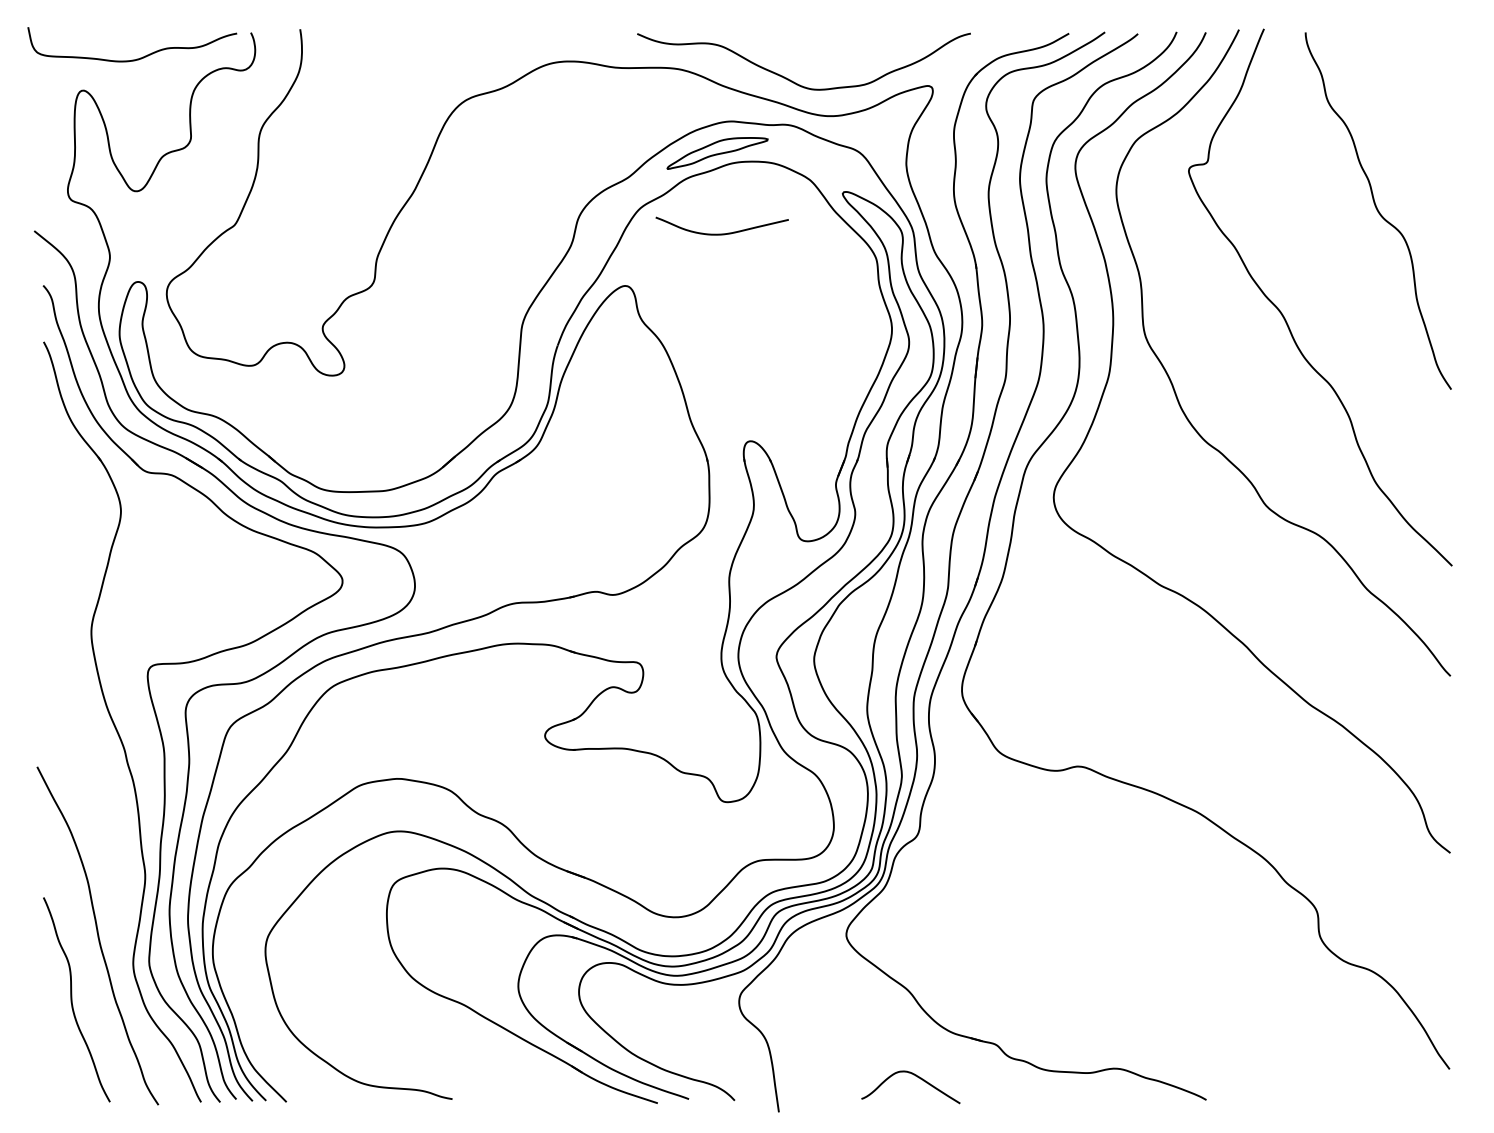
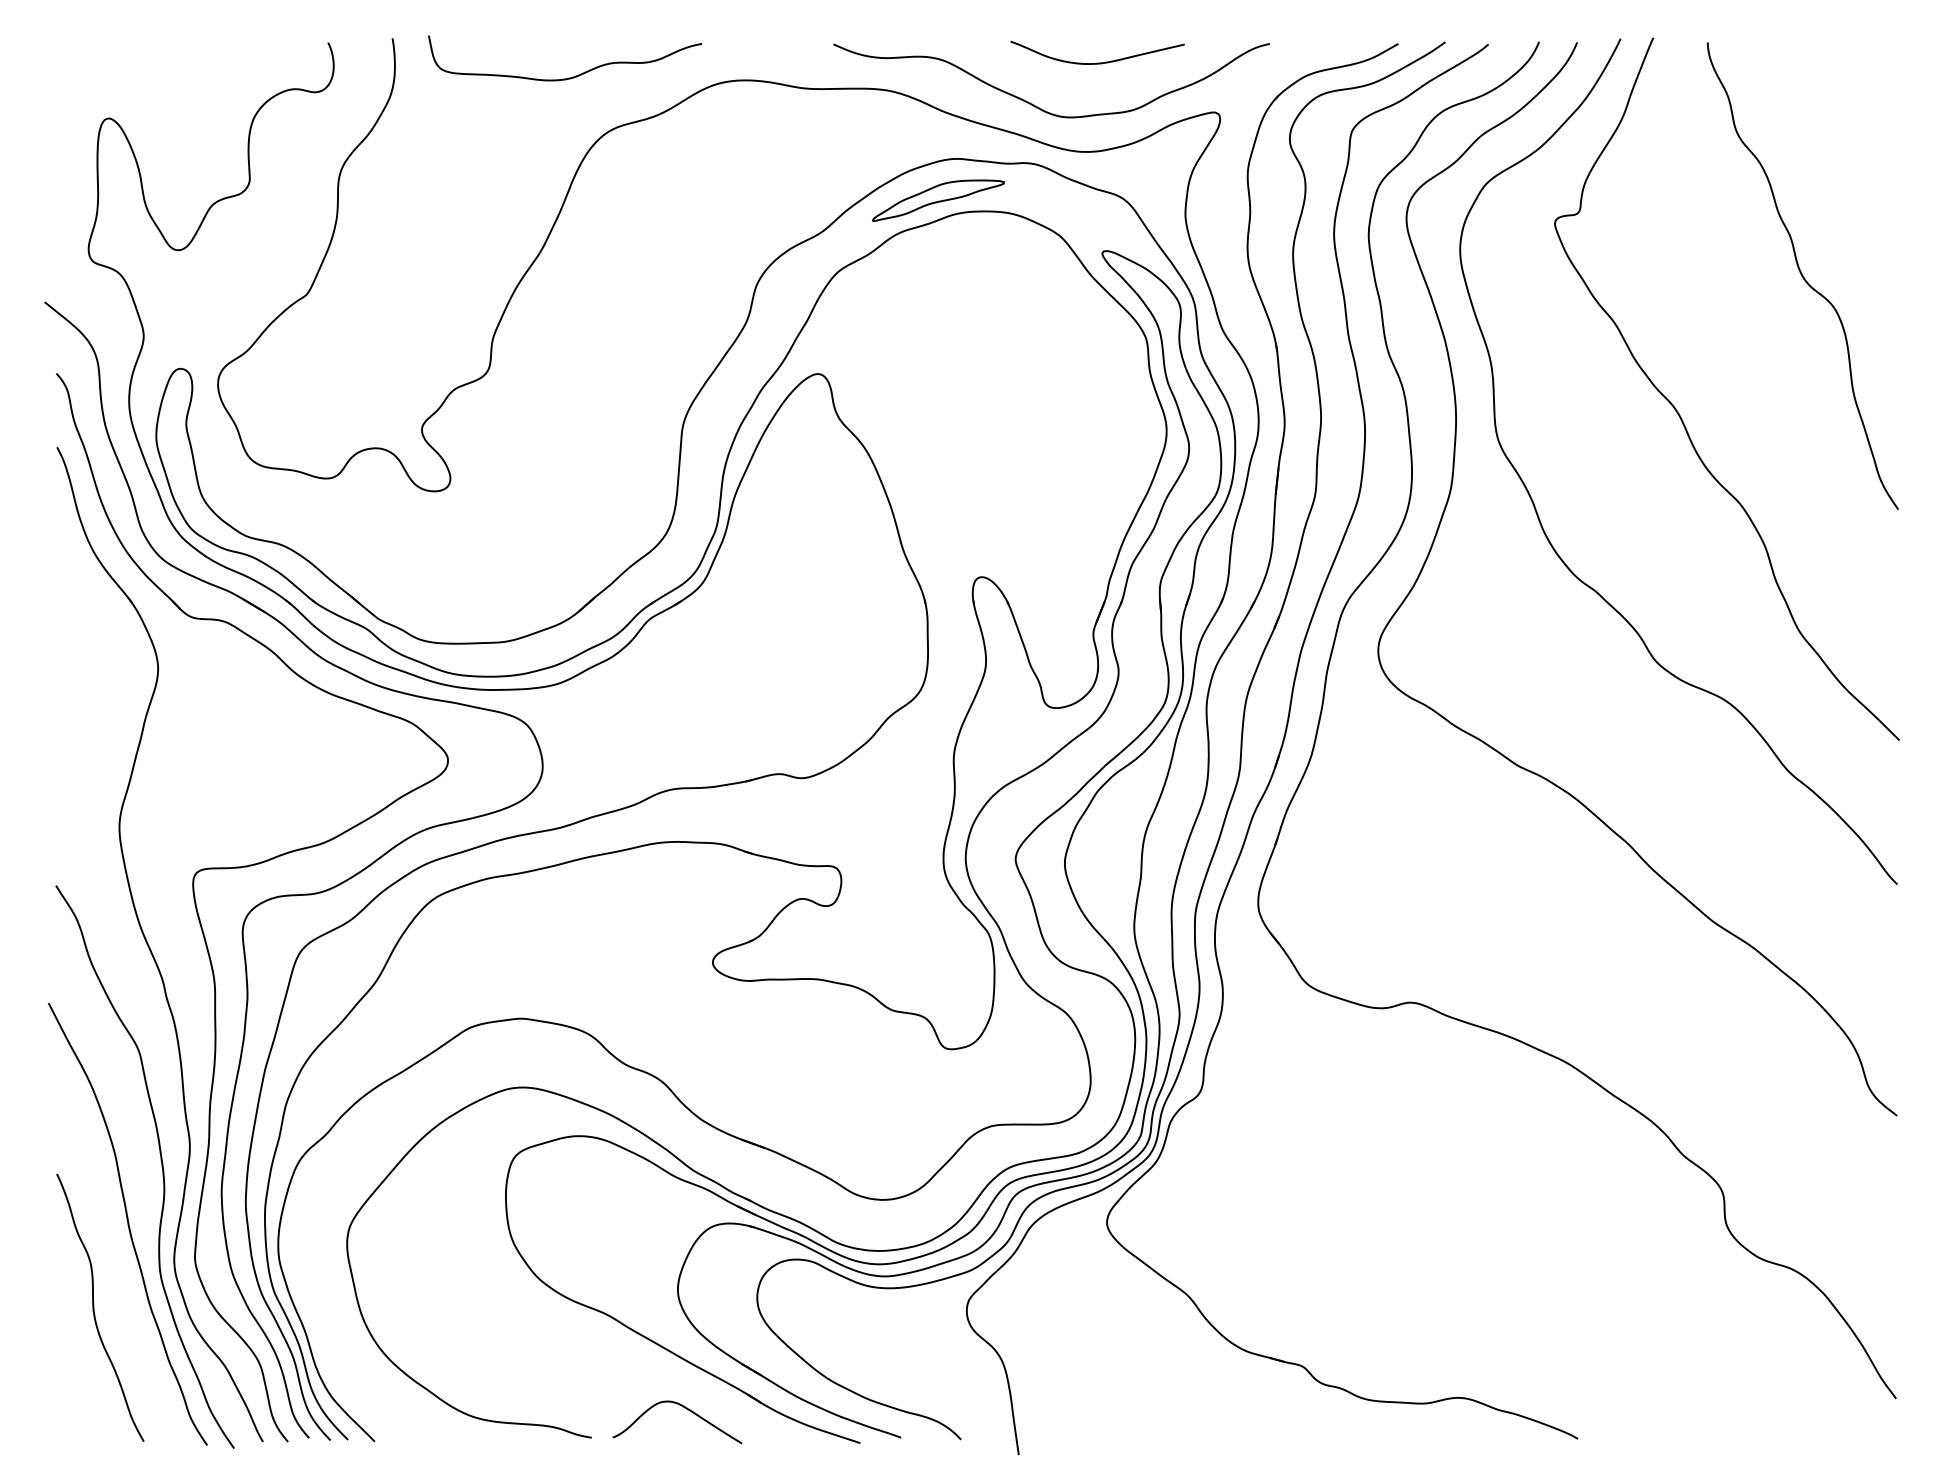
curve: (135, 59) -> (568, 77), moved
curve: (722, 233) -> (1097, 62), moved
curve: (123, 891) -> (161, 1166), added
curve: (916, 1076) -> (684, 1408), moved

